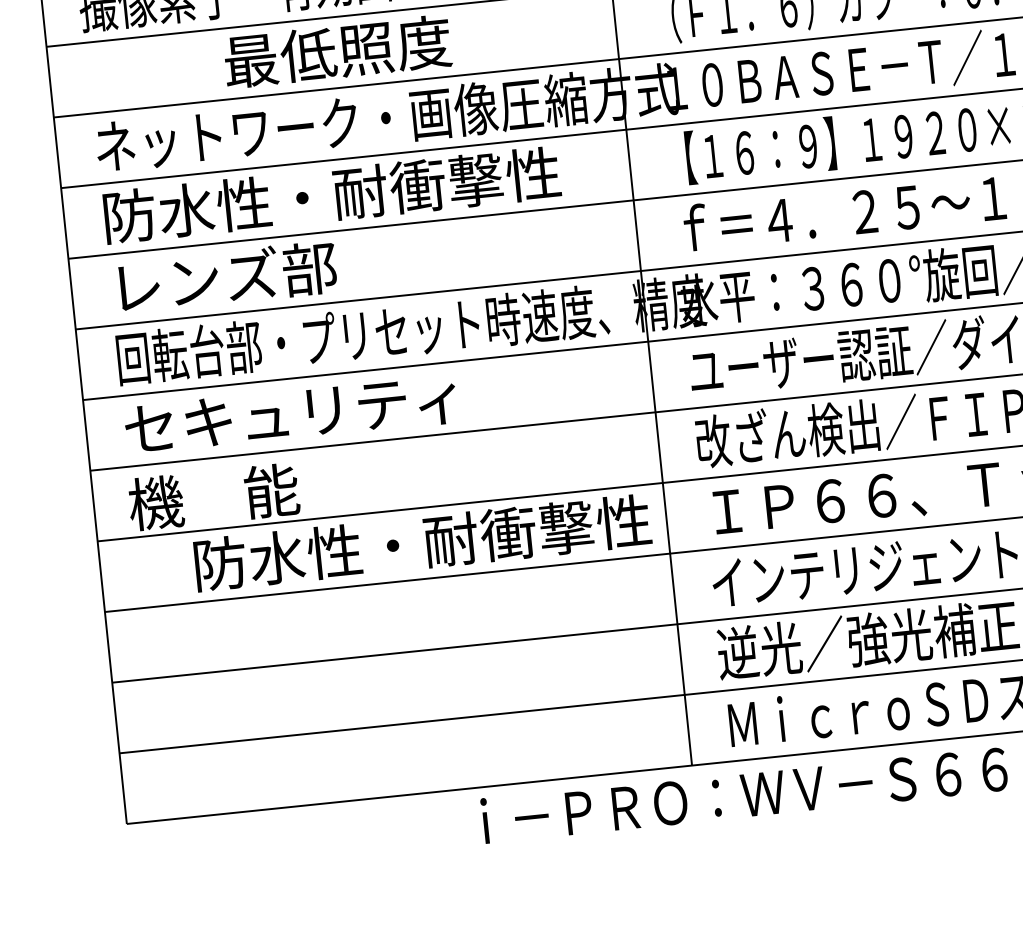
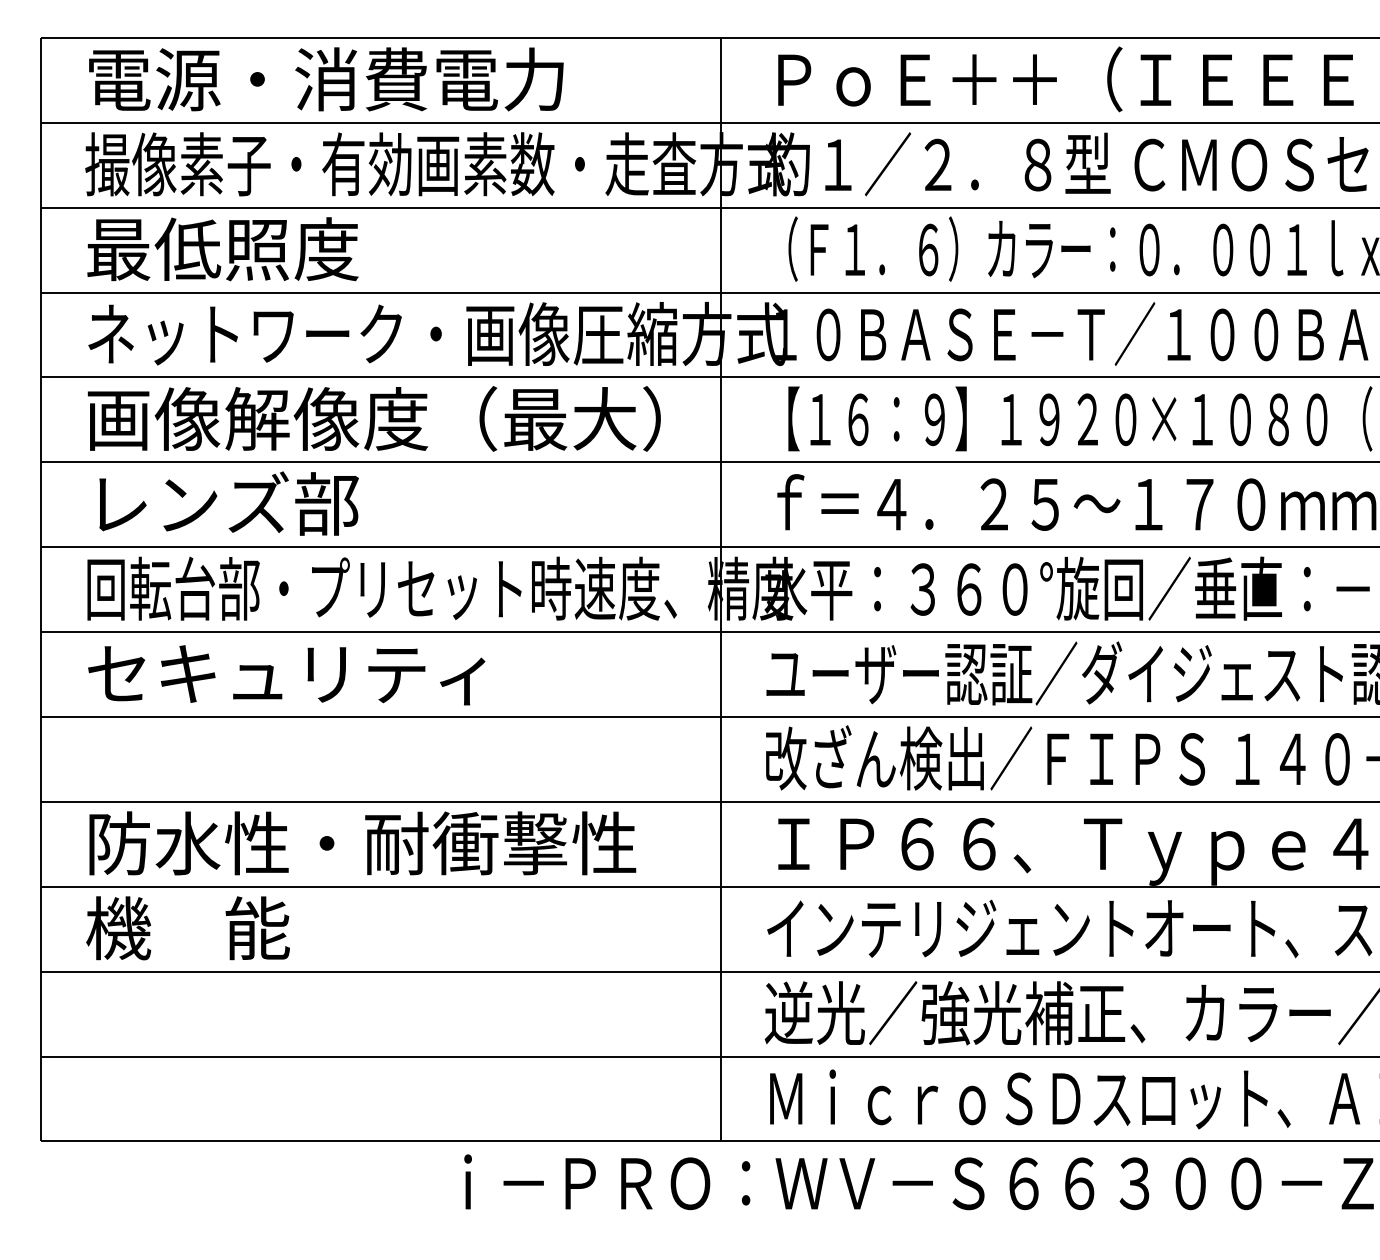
text: (337, 51) -> (222, 249), moved
text: (341, 193) -> (373, 418), 防水性・耐衝撃性 -> 画像解像度（最大）
text: (213, 497) -> (187, 928), moved
text: (422, 542) -> (362, 843), moved

